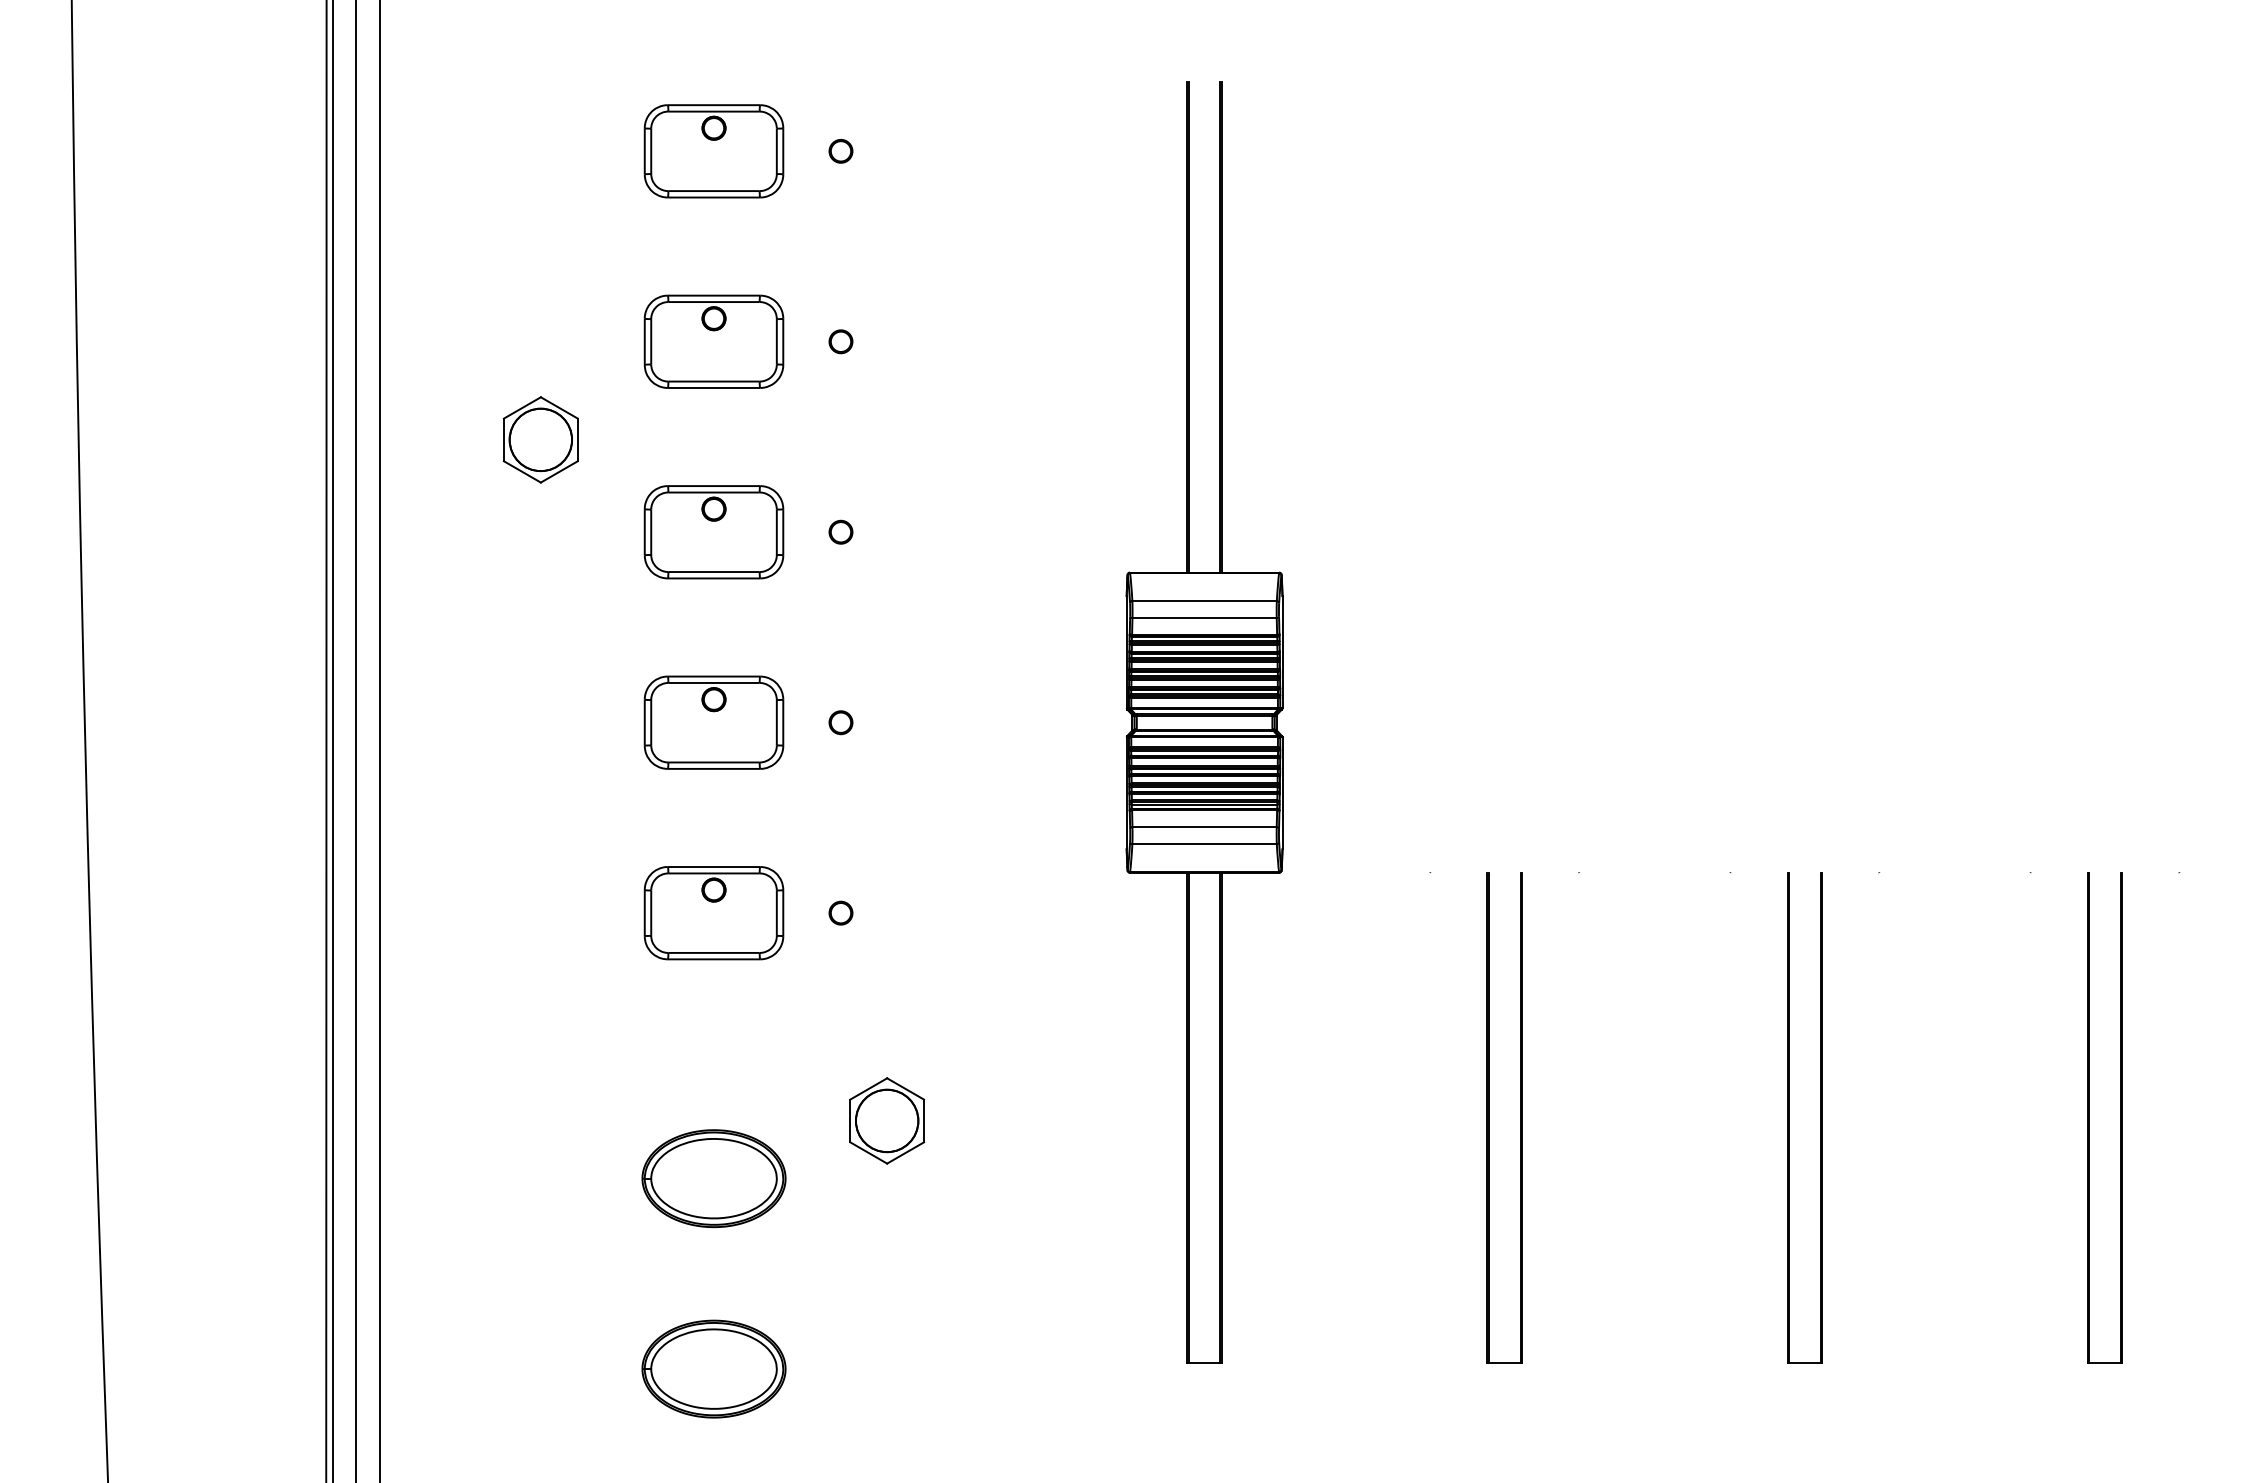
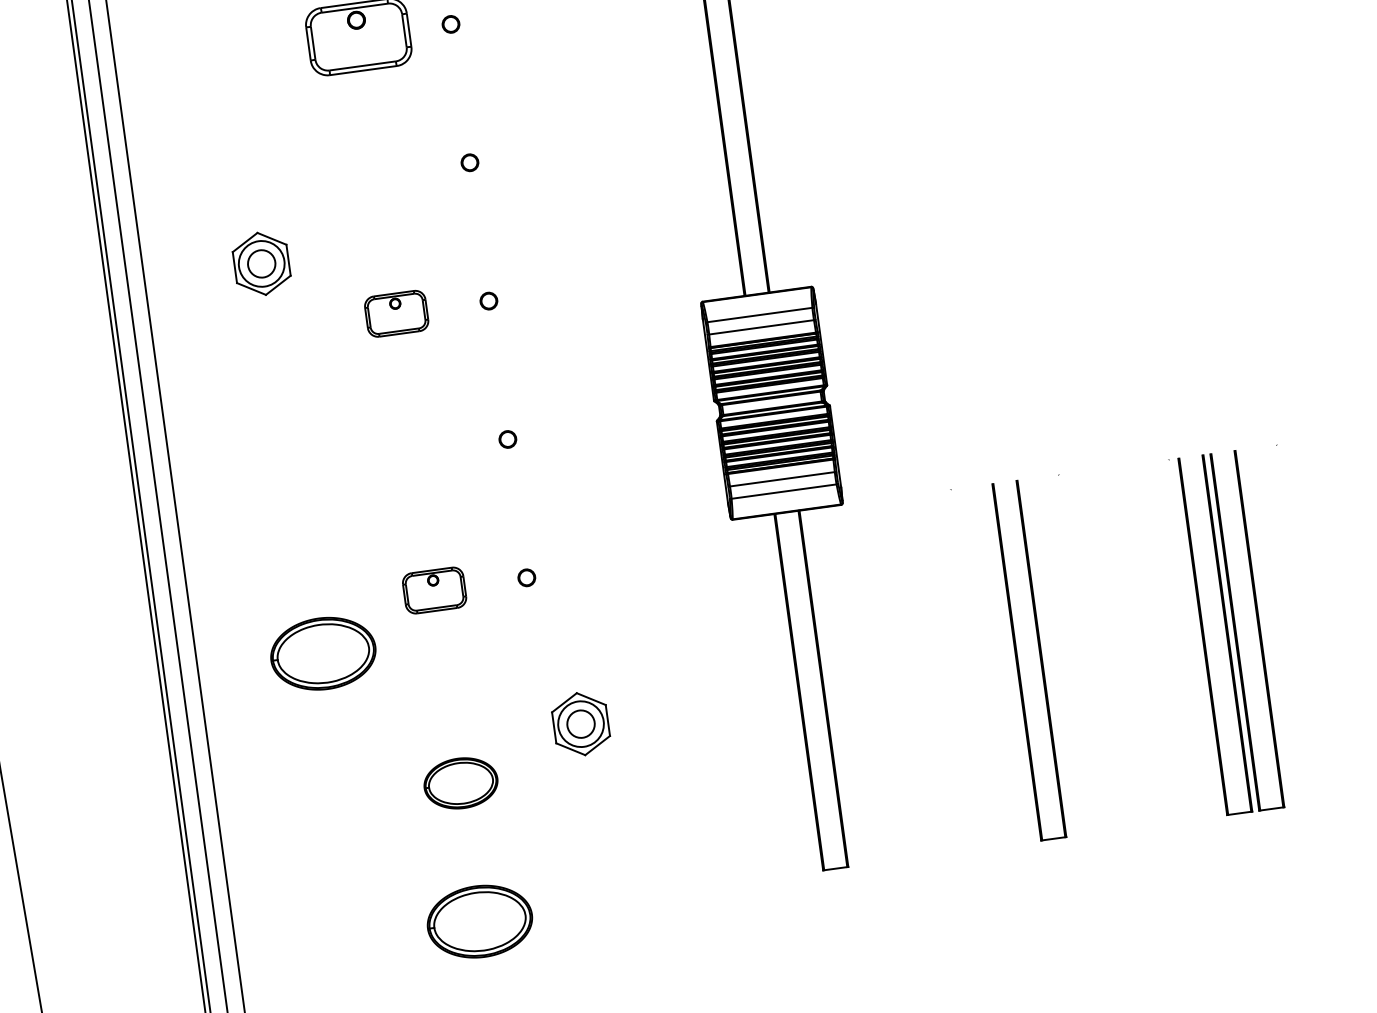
part: (713, 341) -> (377, 175), removed
circle: (540, 439) -> (261, 263), size x0.6
part: (713, 532) -> (396, 313), size x0.6
part: (713, 722) -> (415, 452), removed
part: (713, 913) -> (434, 590), size x0.6
part: (551, 977) -> (322, 653), added
part: (1745, 1117) -> (1204, 636), added
circle: (886, 1120) -> (580, 723), size x0.6
part: (713, 1178) -> (460, 783), size x0.7

